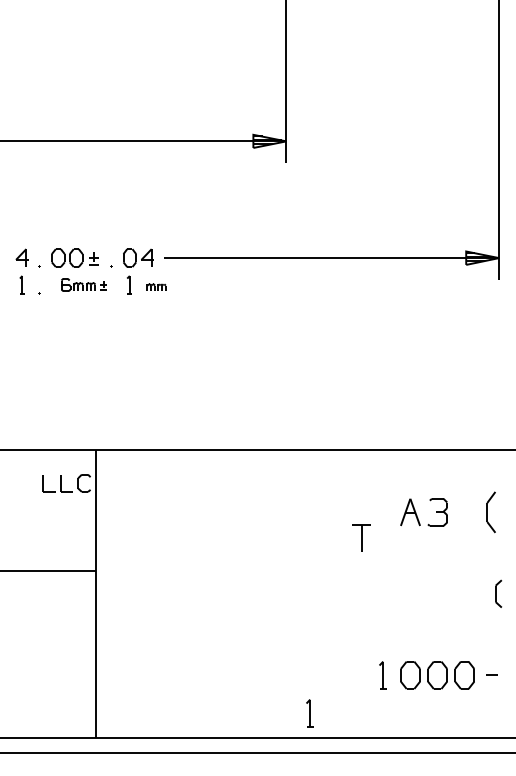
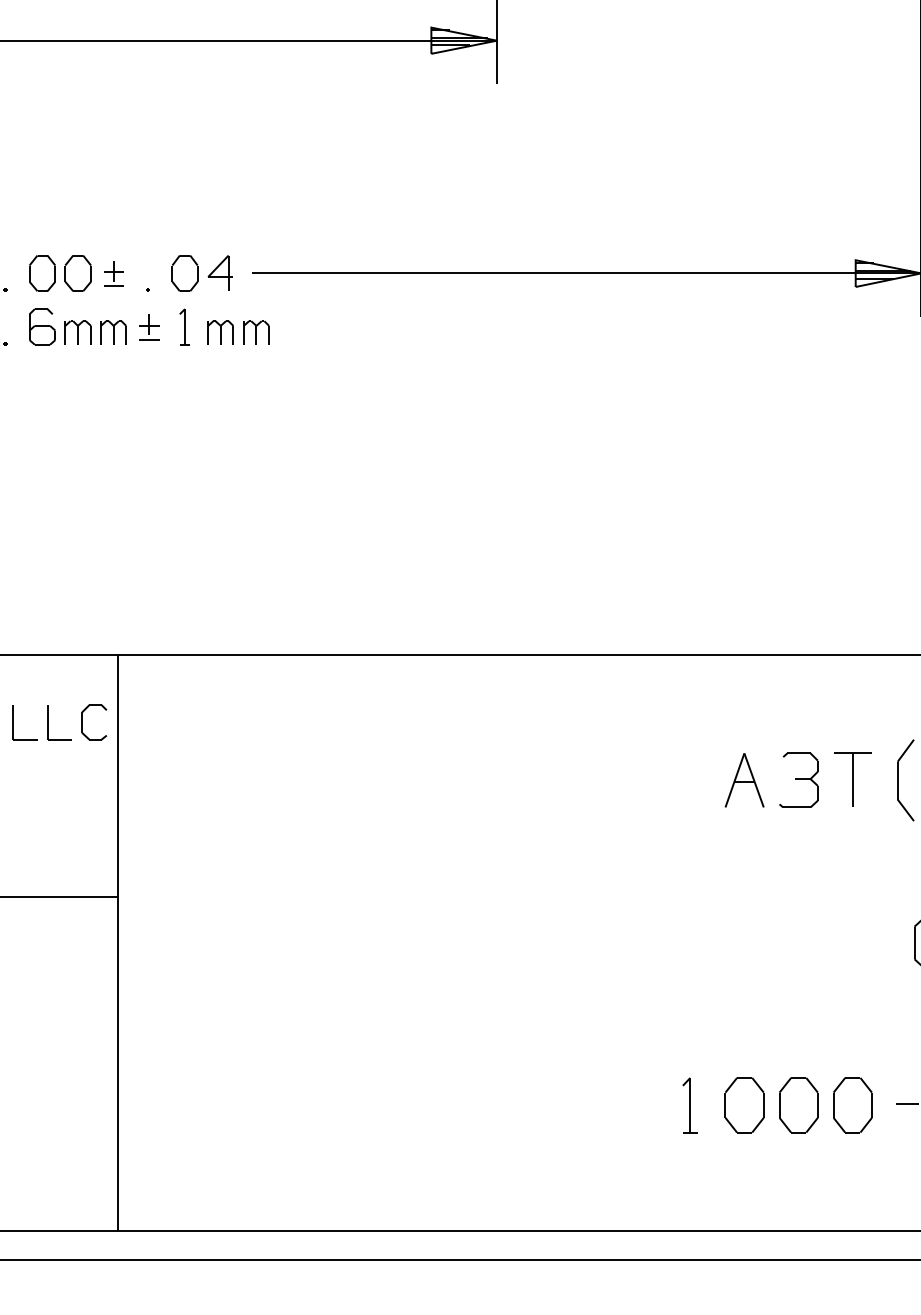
part: (83, 284) -> (92, 326), size x1.43
part: (156, 287) -> (238, 332), size x1.67
part: (361, 537) -> (852, 778), moved
part: (309, 713) -> (543, 1181), removed

